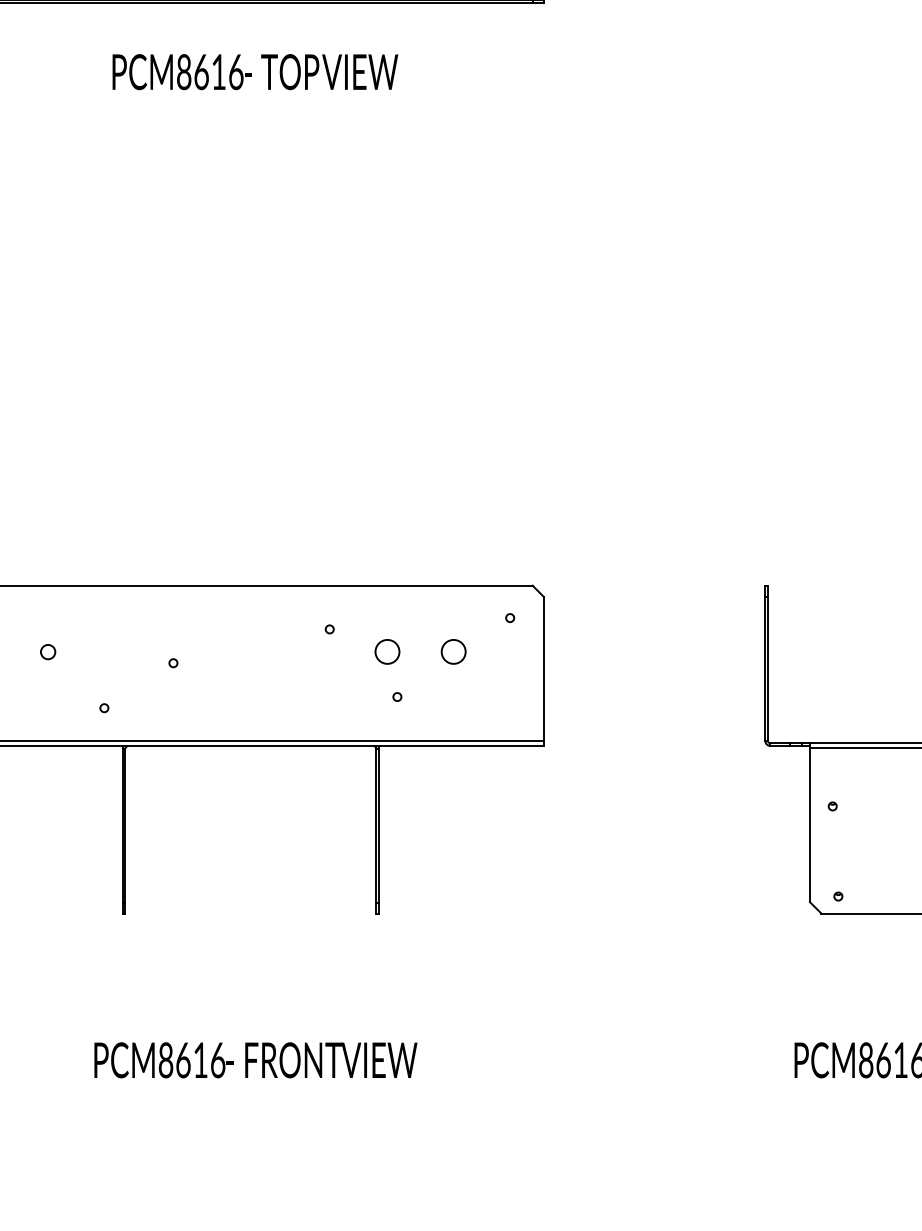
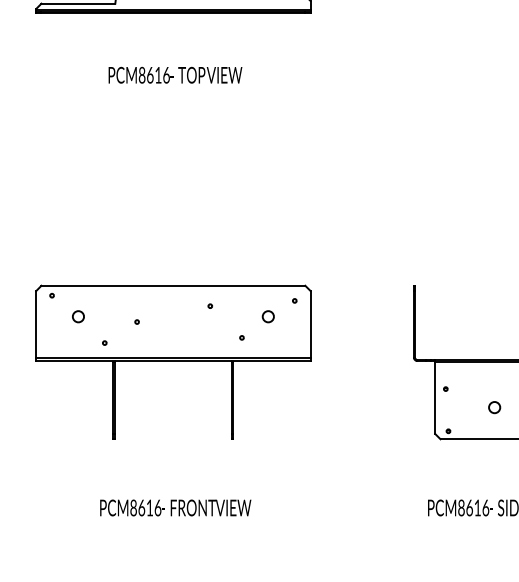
text: (255, 70) -> (175, 74), moved
circle: (48, 651) -> (78, 316), size x1.67
circle: (385, 651) -> (236, 316), removed

